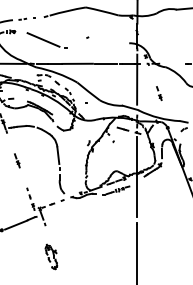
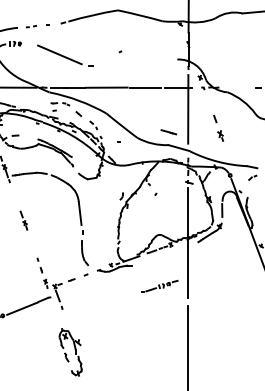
part: (159, 93) -> (218, 128), size x1.4
line: (122, 129) -> (168, 132), moved
part: (116, 190) -> (159, 286), moved
part: (51, 257) -> (70, 352), size x1.4

